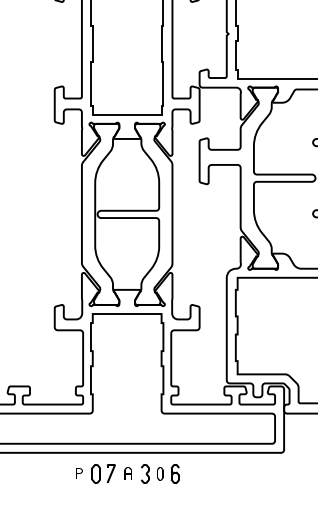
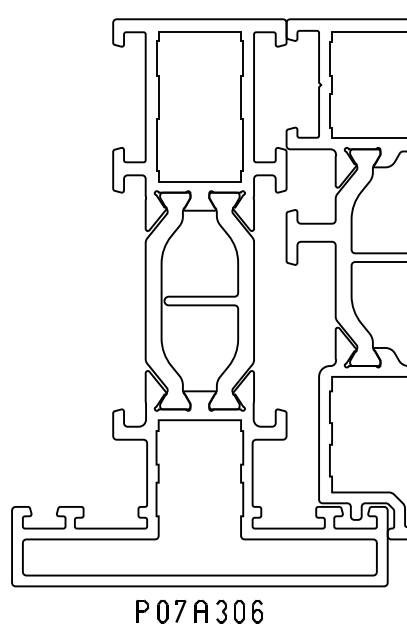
part: (79, 472) -> (142, 610), size x1.67
part: (127, 473) -> (200, 611), size x1.43
part: (160, 473) -> (239, 611), size x1.43

